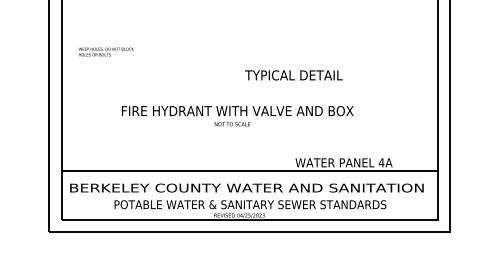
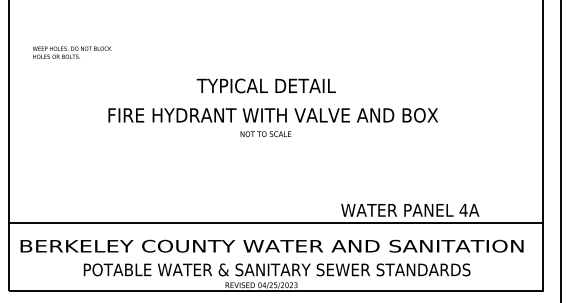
text: (293, 75) -> (265, 86), moved
text: (237, 116) -> (272, 123), moved

